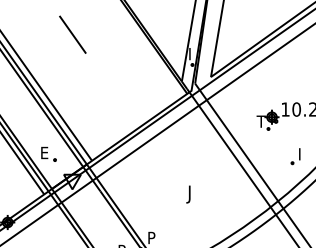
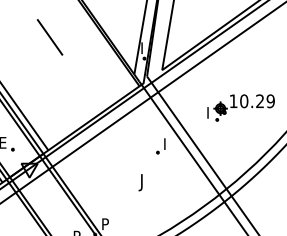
line: (72, 34) -> (49, 37), moved
text: (260, 121) -> (209, 112), T -> I
part: (295, 156) -> (160, 146), moved

